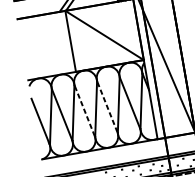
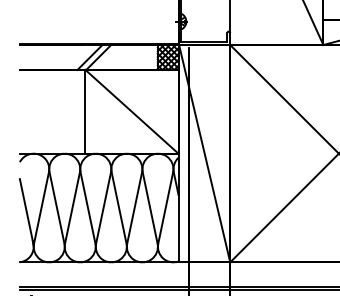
line: (107, 107) -> (119, 208), dashed -> solid
line: (85, 111) -> (88, 208), dashed -> solid

